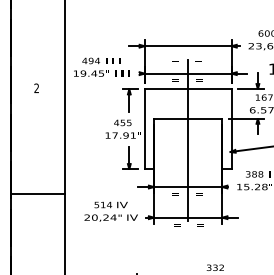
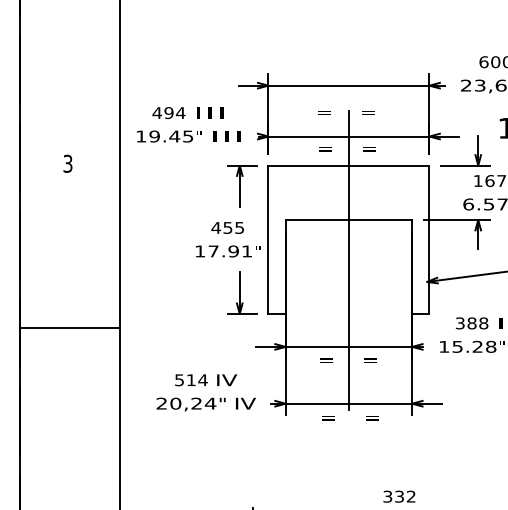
text: (36, 88) -> (67, 164), 2 -> 3
line: (37, 193) -> (69, 327), moved

